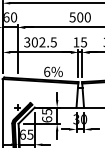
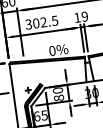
text: (83, 42) -> (84, 16), 15 -> 19
text: (47, 71) -> (52, 50), 6% -> 0%
text: (47, 115) -> (58, 94), 65 -> 80

